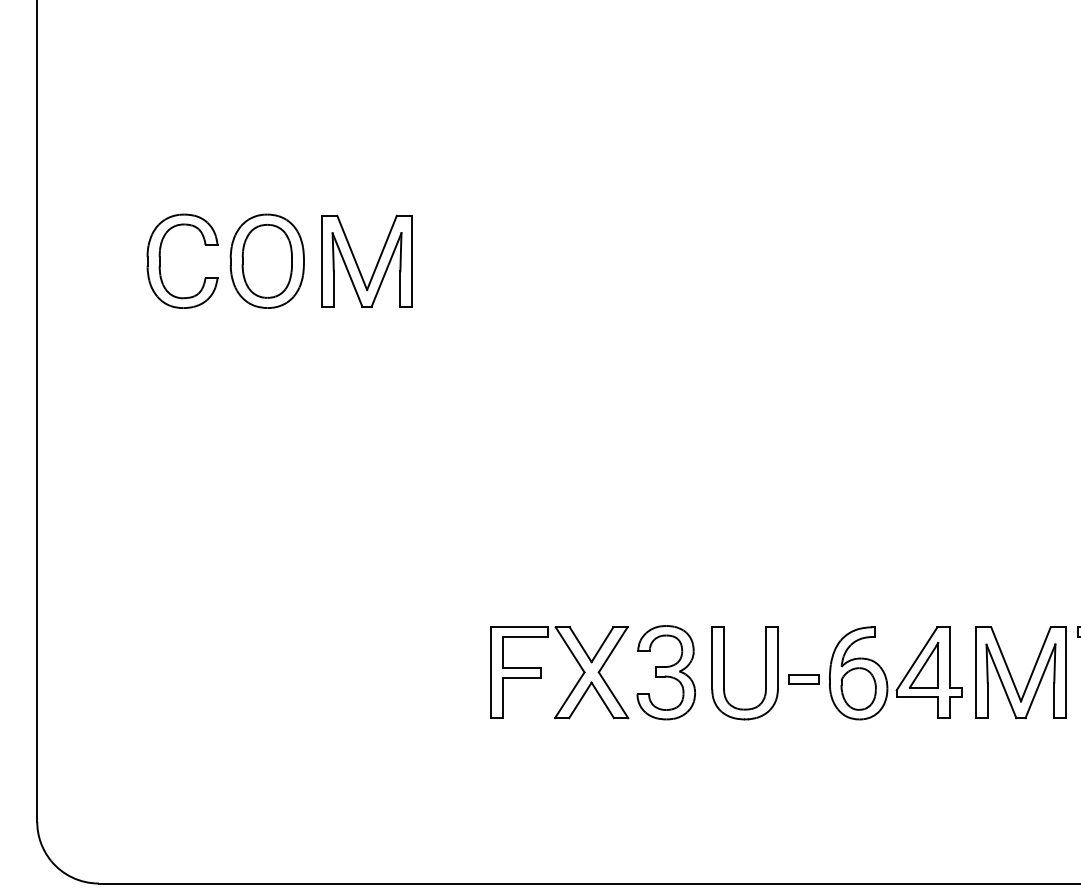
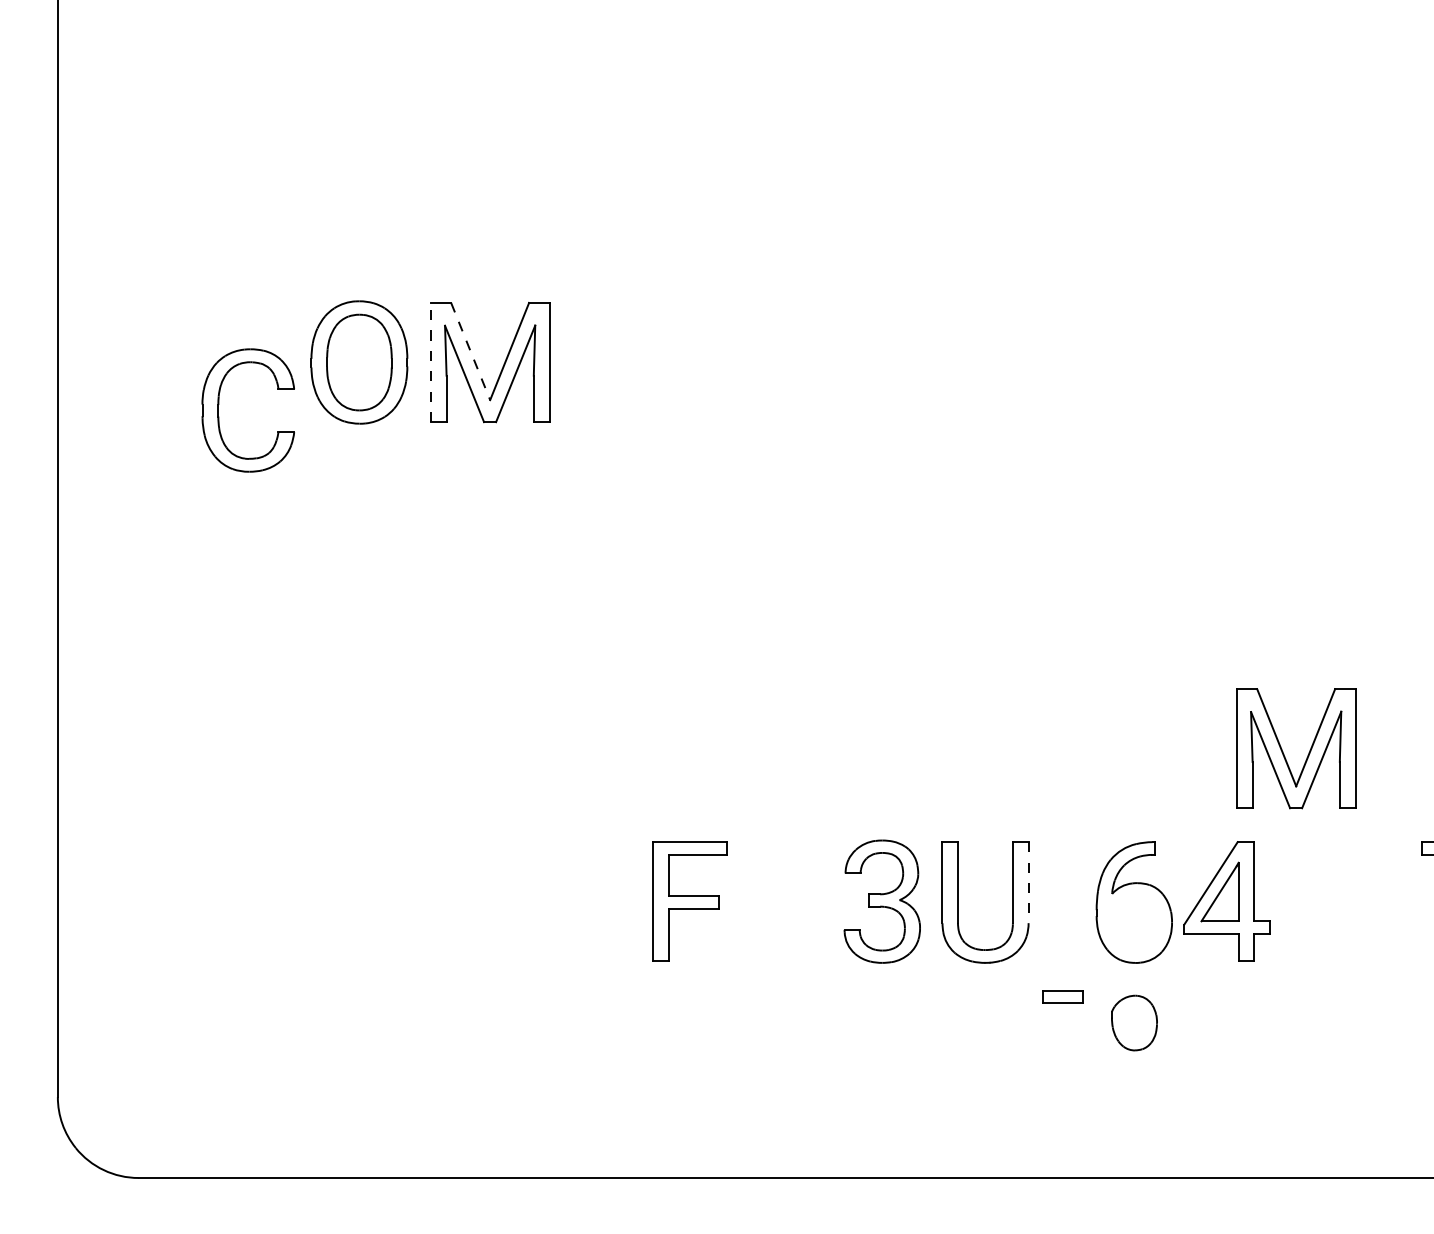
line: (352, 253) -> (470, 352), solid -> dashed
part: (160, 256) -> (219, 404), moved
line: (321, 261) -> (430, 362), solid -> dashed
line: (777, 658) -> (1028, 882), solid -> dashed
part: (591, 672) -> (784, 901), removed
part: (1030, 675) -> (1308, 752), moved
part: (803, 679) -> (1062, 996), moved
part: (858, 688) -> (1134, 1022), moved

